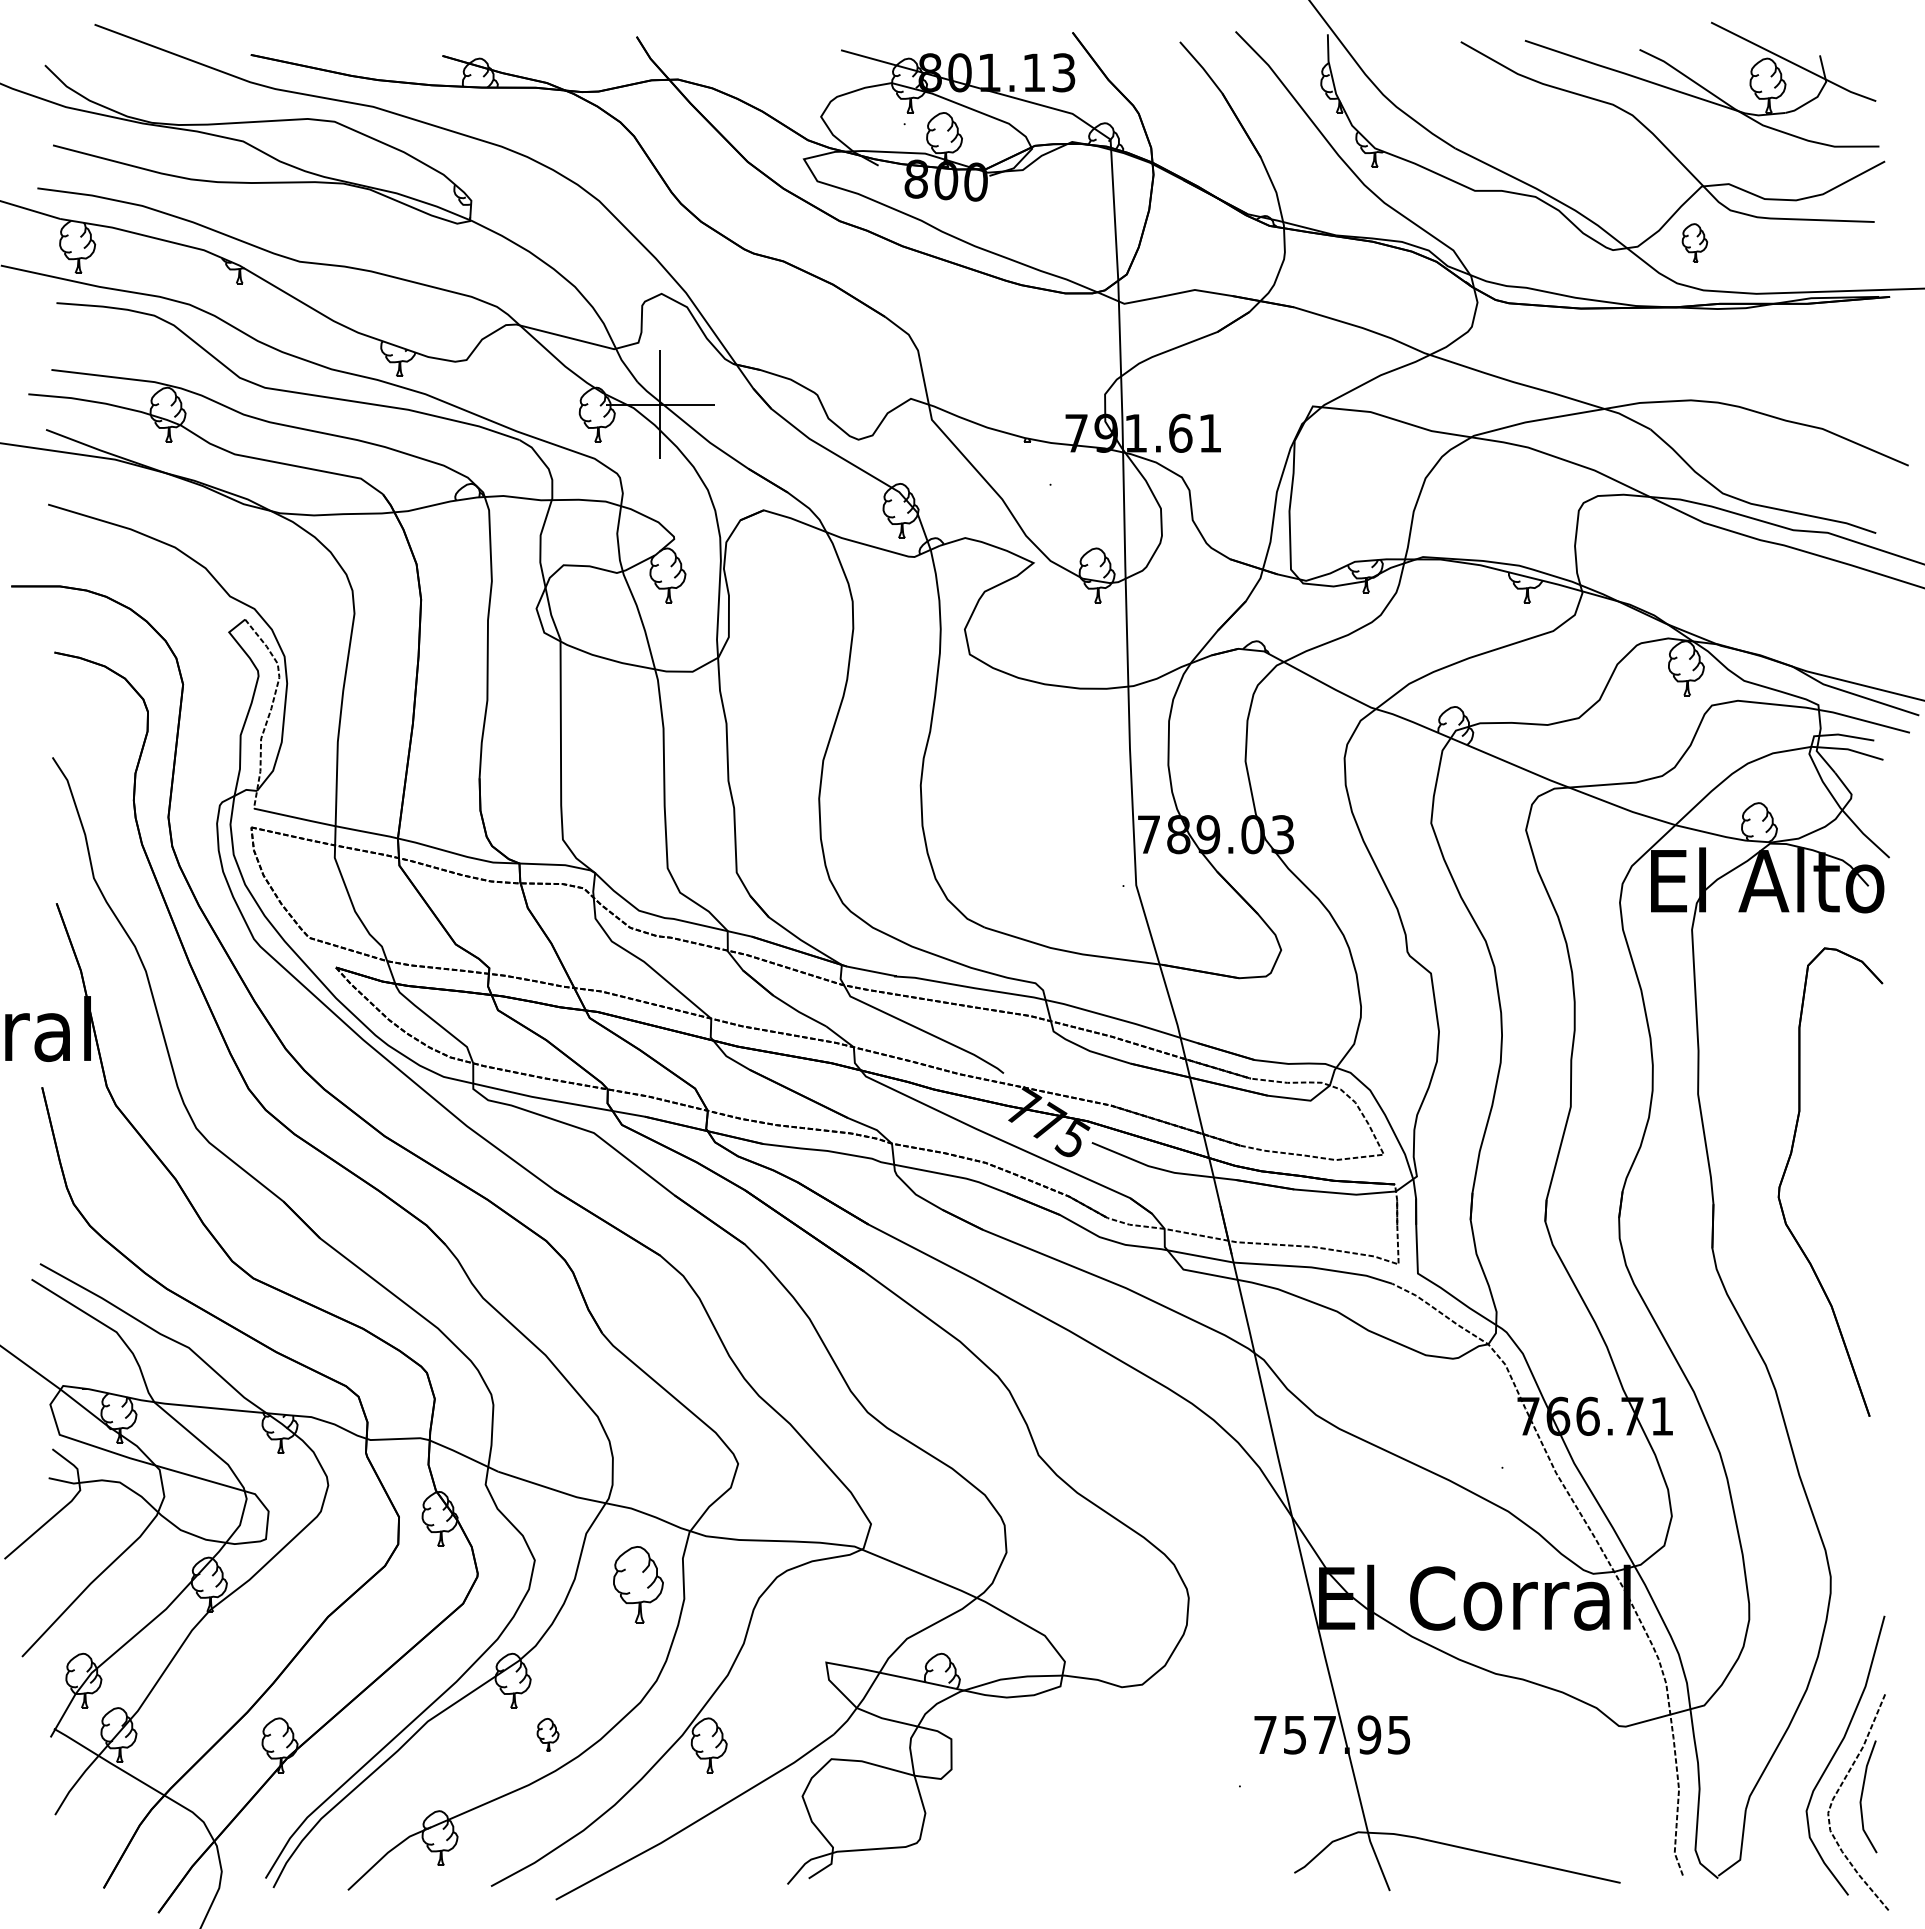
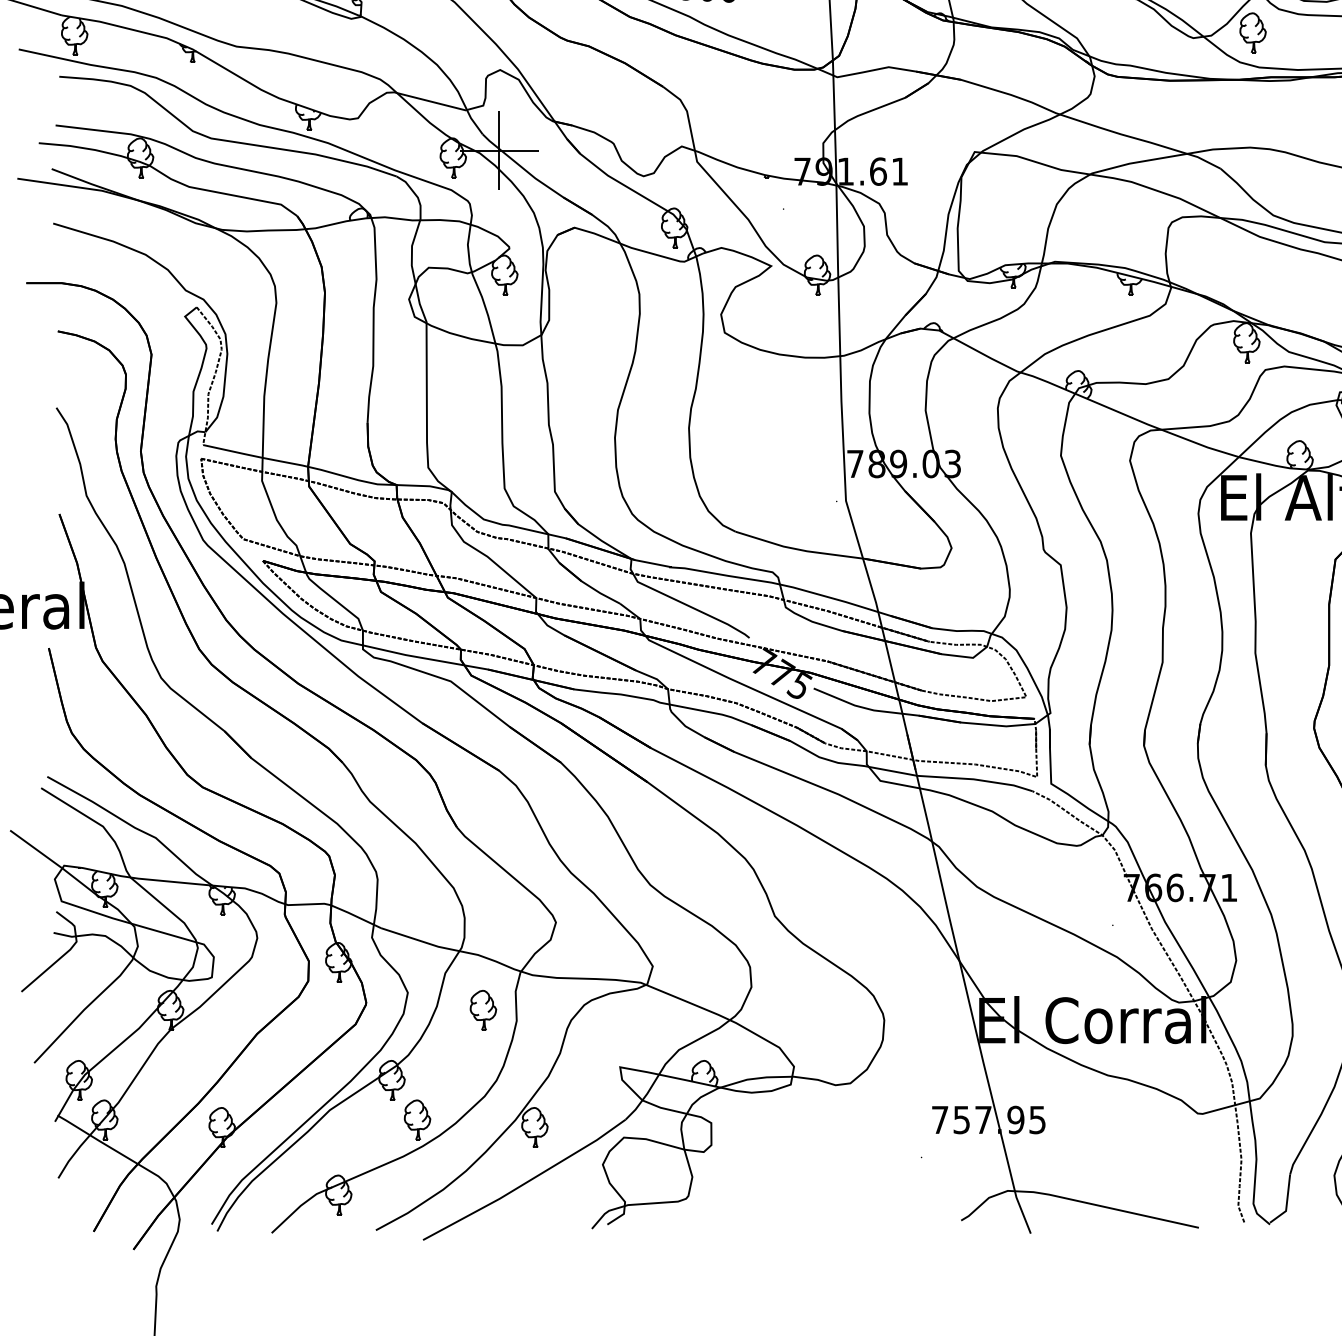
part: (1694, 242) -> (1252, 32), size x1.43
part: (638, 1584) -> (483, 1010), size x0.71
part: (547, 1734) -> (417, 1119), size x1.67

